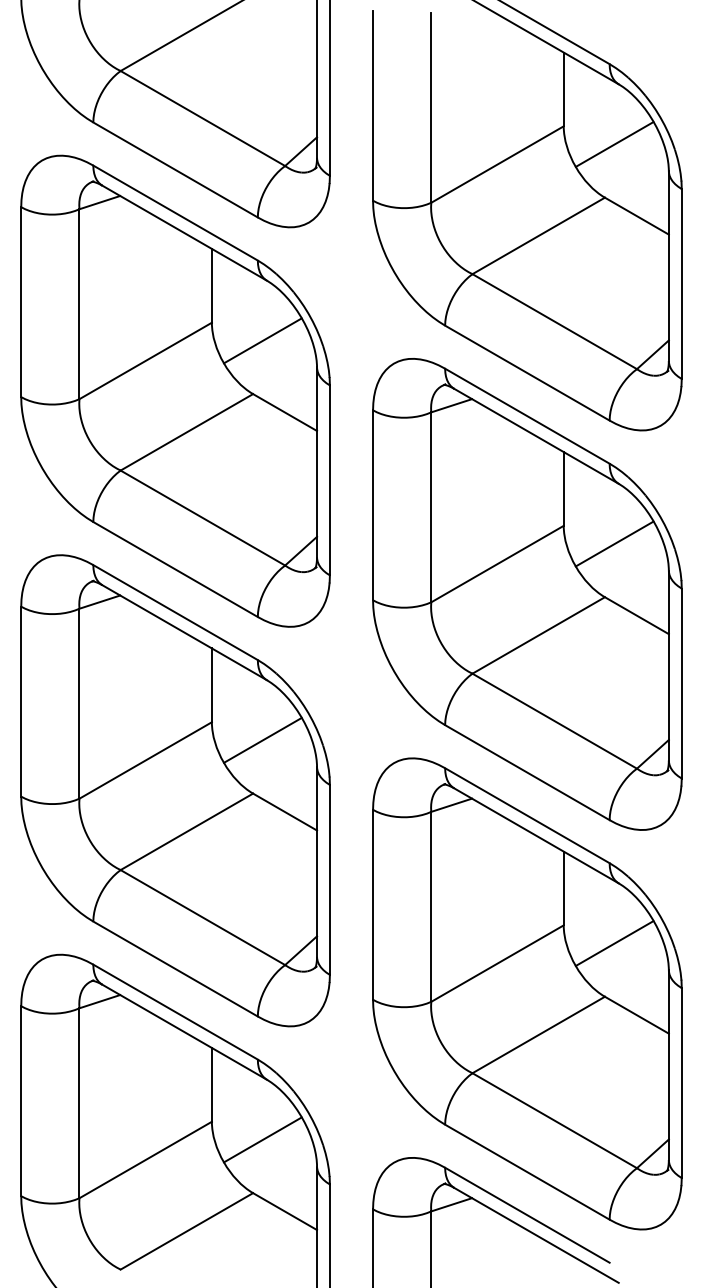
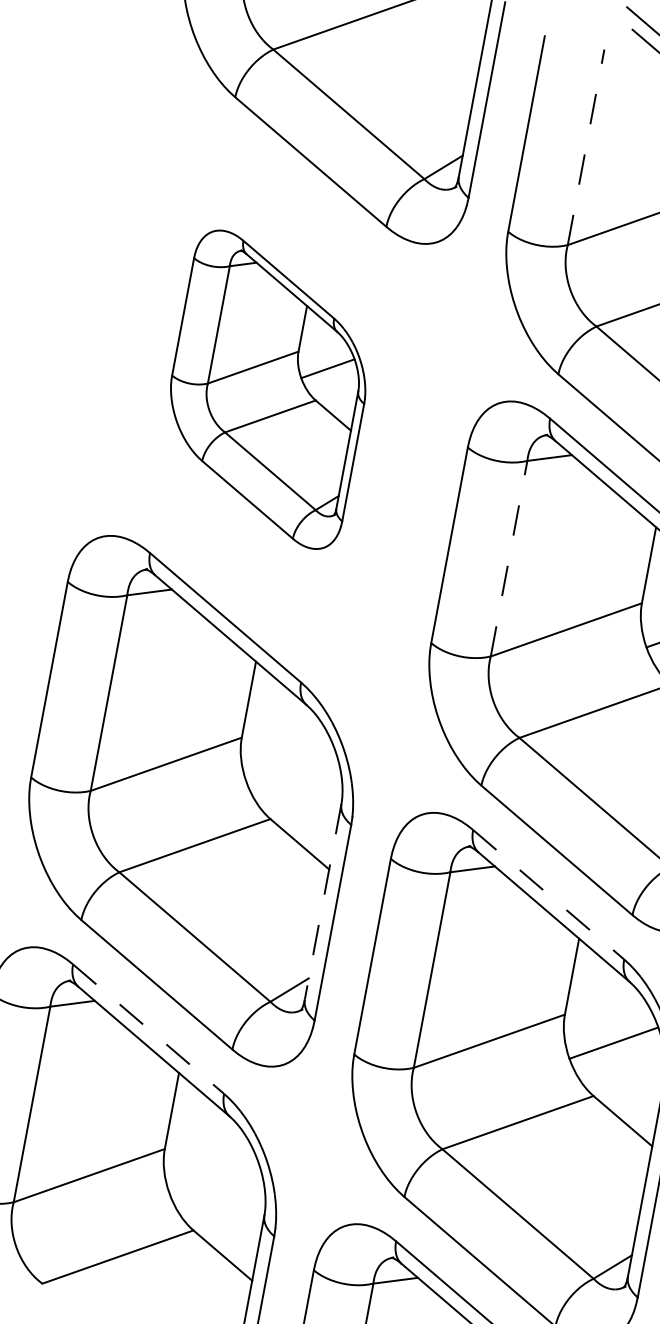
line: (431, 107) -> (586, 147), solid -> dashed
part: (175, 390) -> (268, 389), size x0.6
line: (431, 507) -> (509, 558), solid -> dashed
line: (262, 739) -> (290, 765), removed
line: (527, 815) -> (548, 894), solid -> dashed
line: (317, 861) -> (323, 901), solid -> dashed
line: (175, 1012) -> (148, 1029), solid -> dashed
line: (262, 1139) -> (213, 1177), removed

